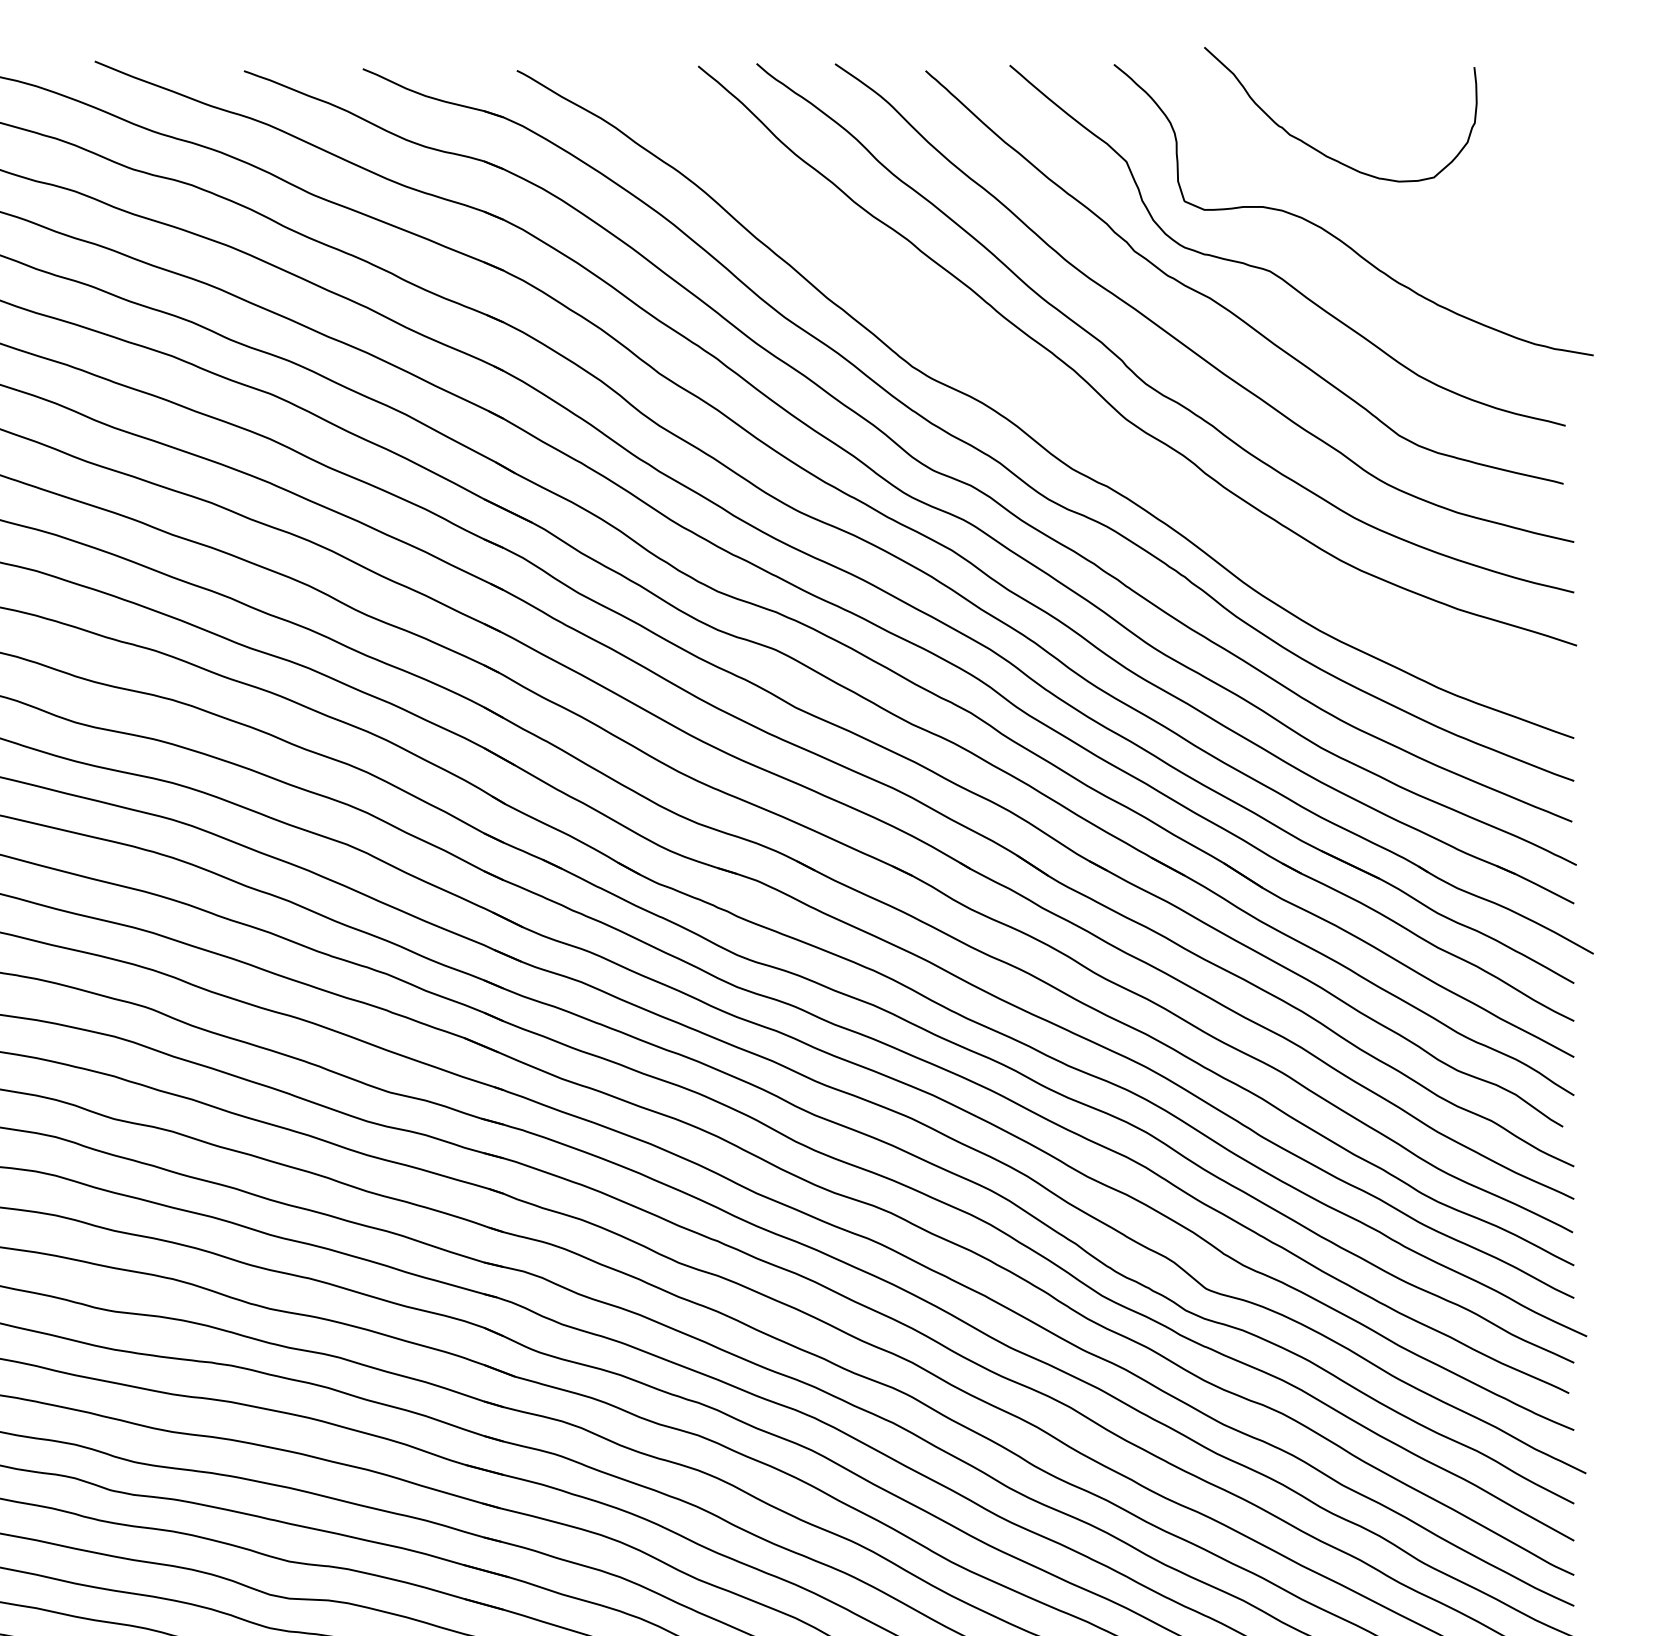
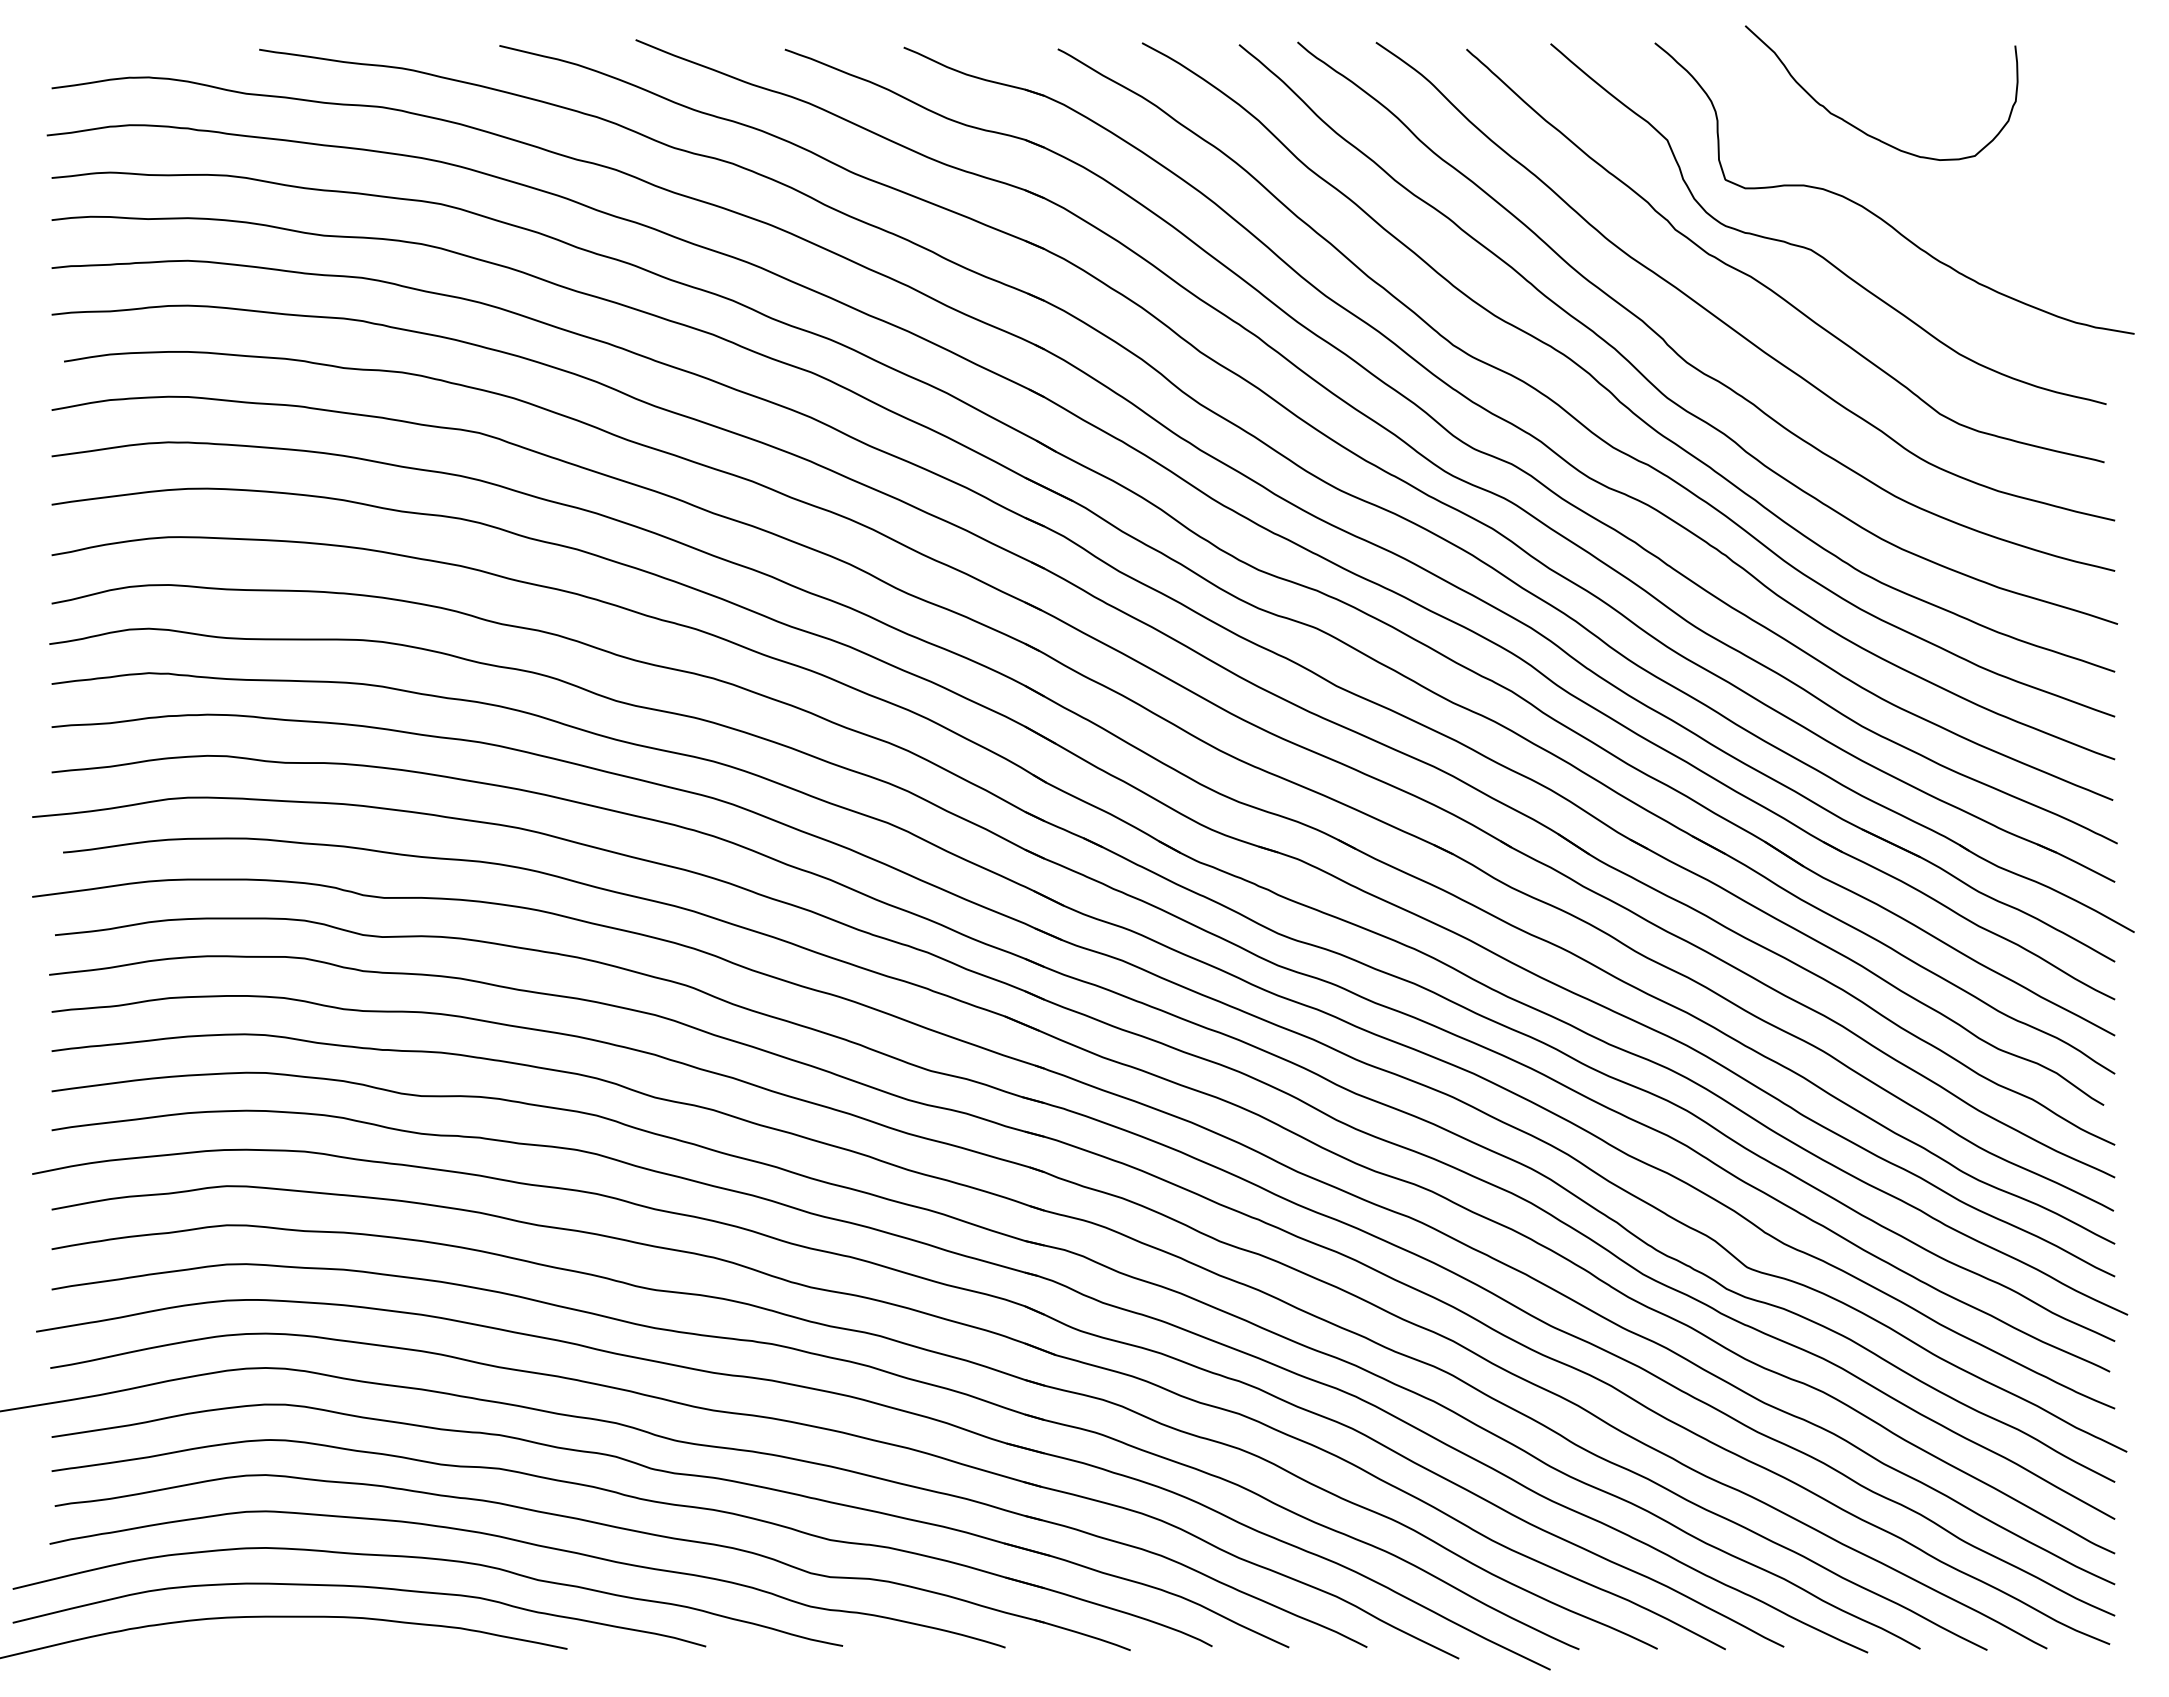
curve: (1064, 408) -> (1605, 386), added

